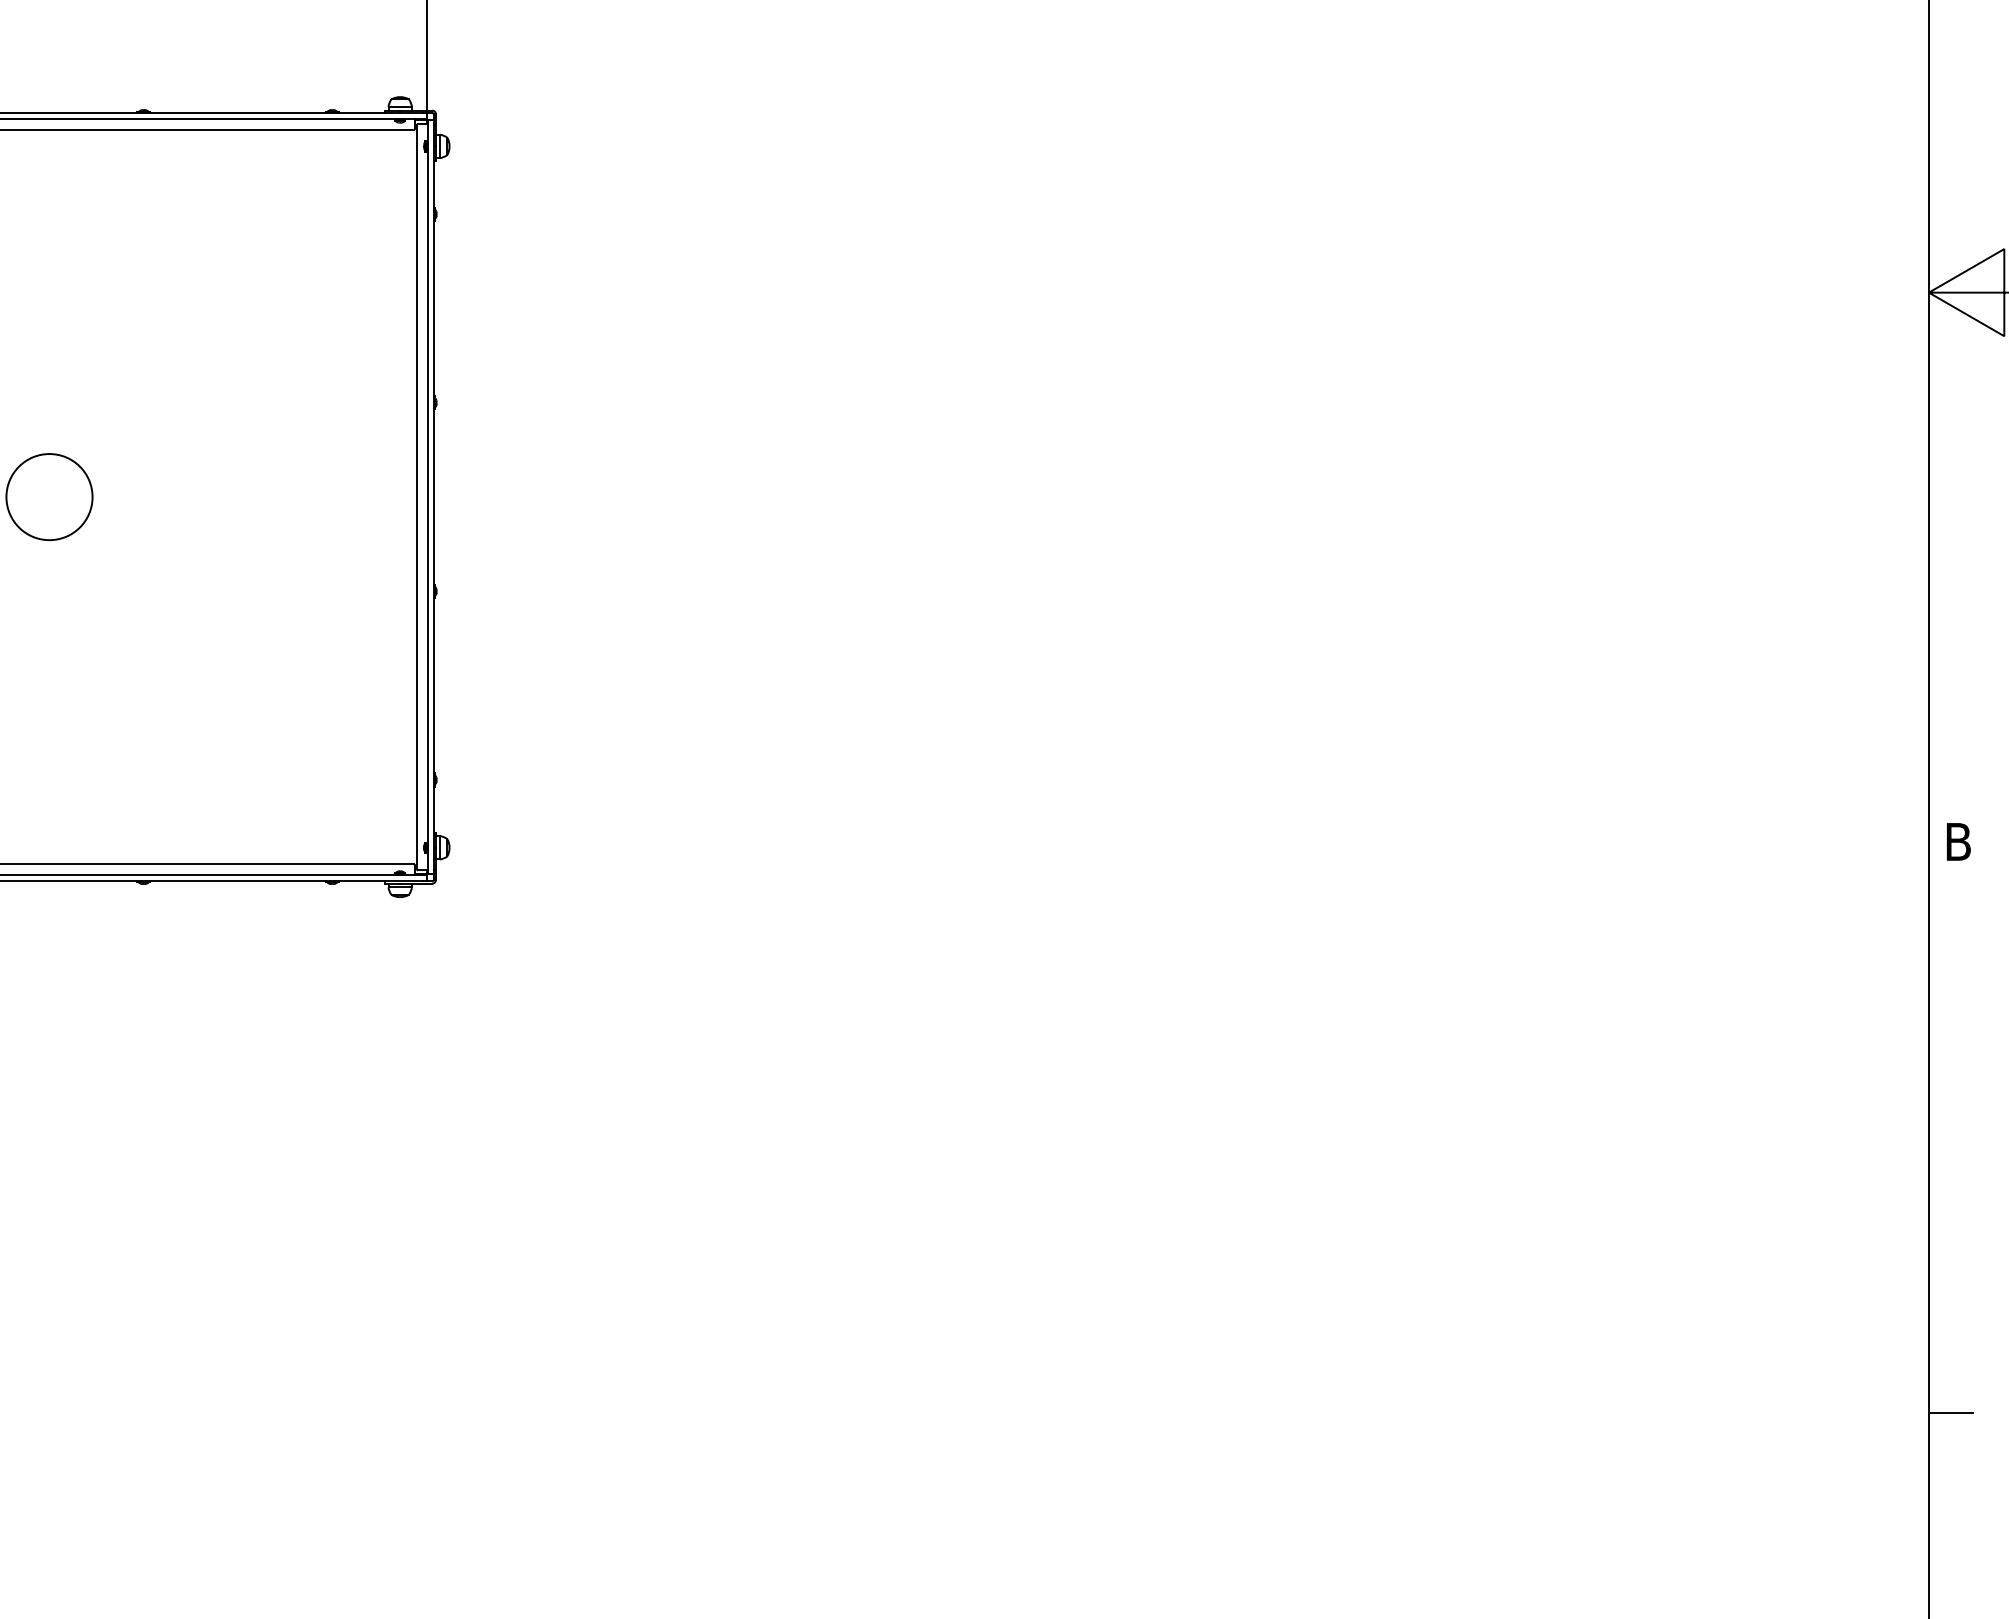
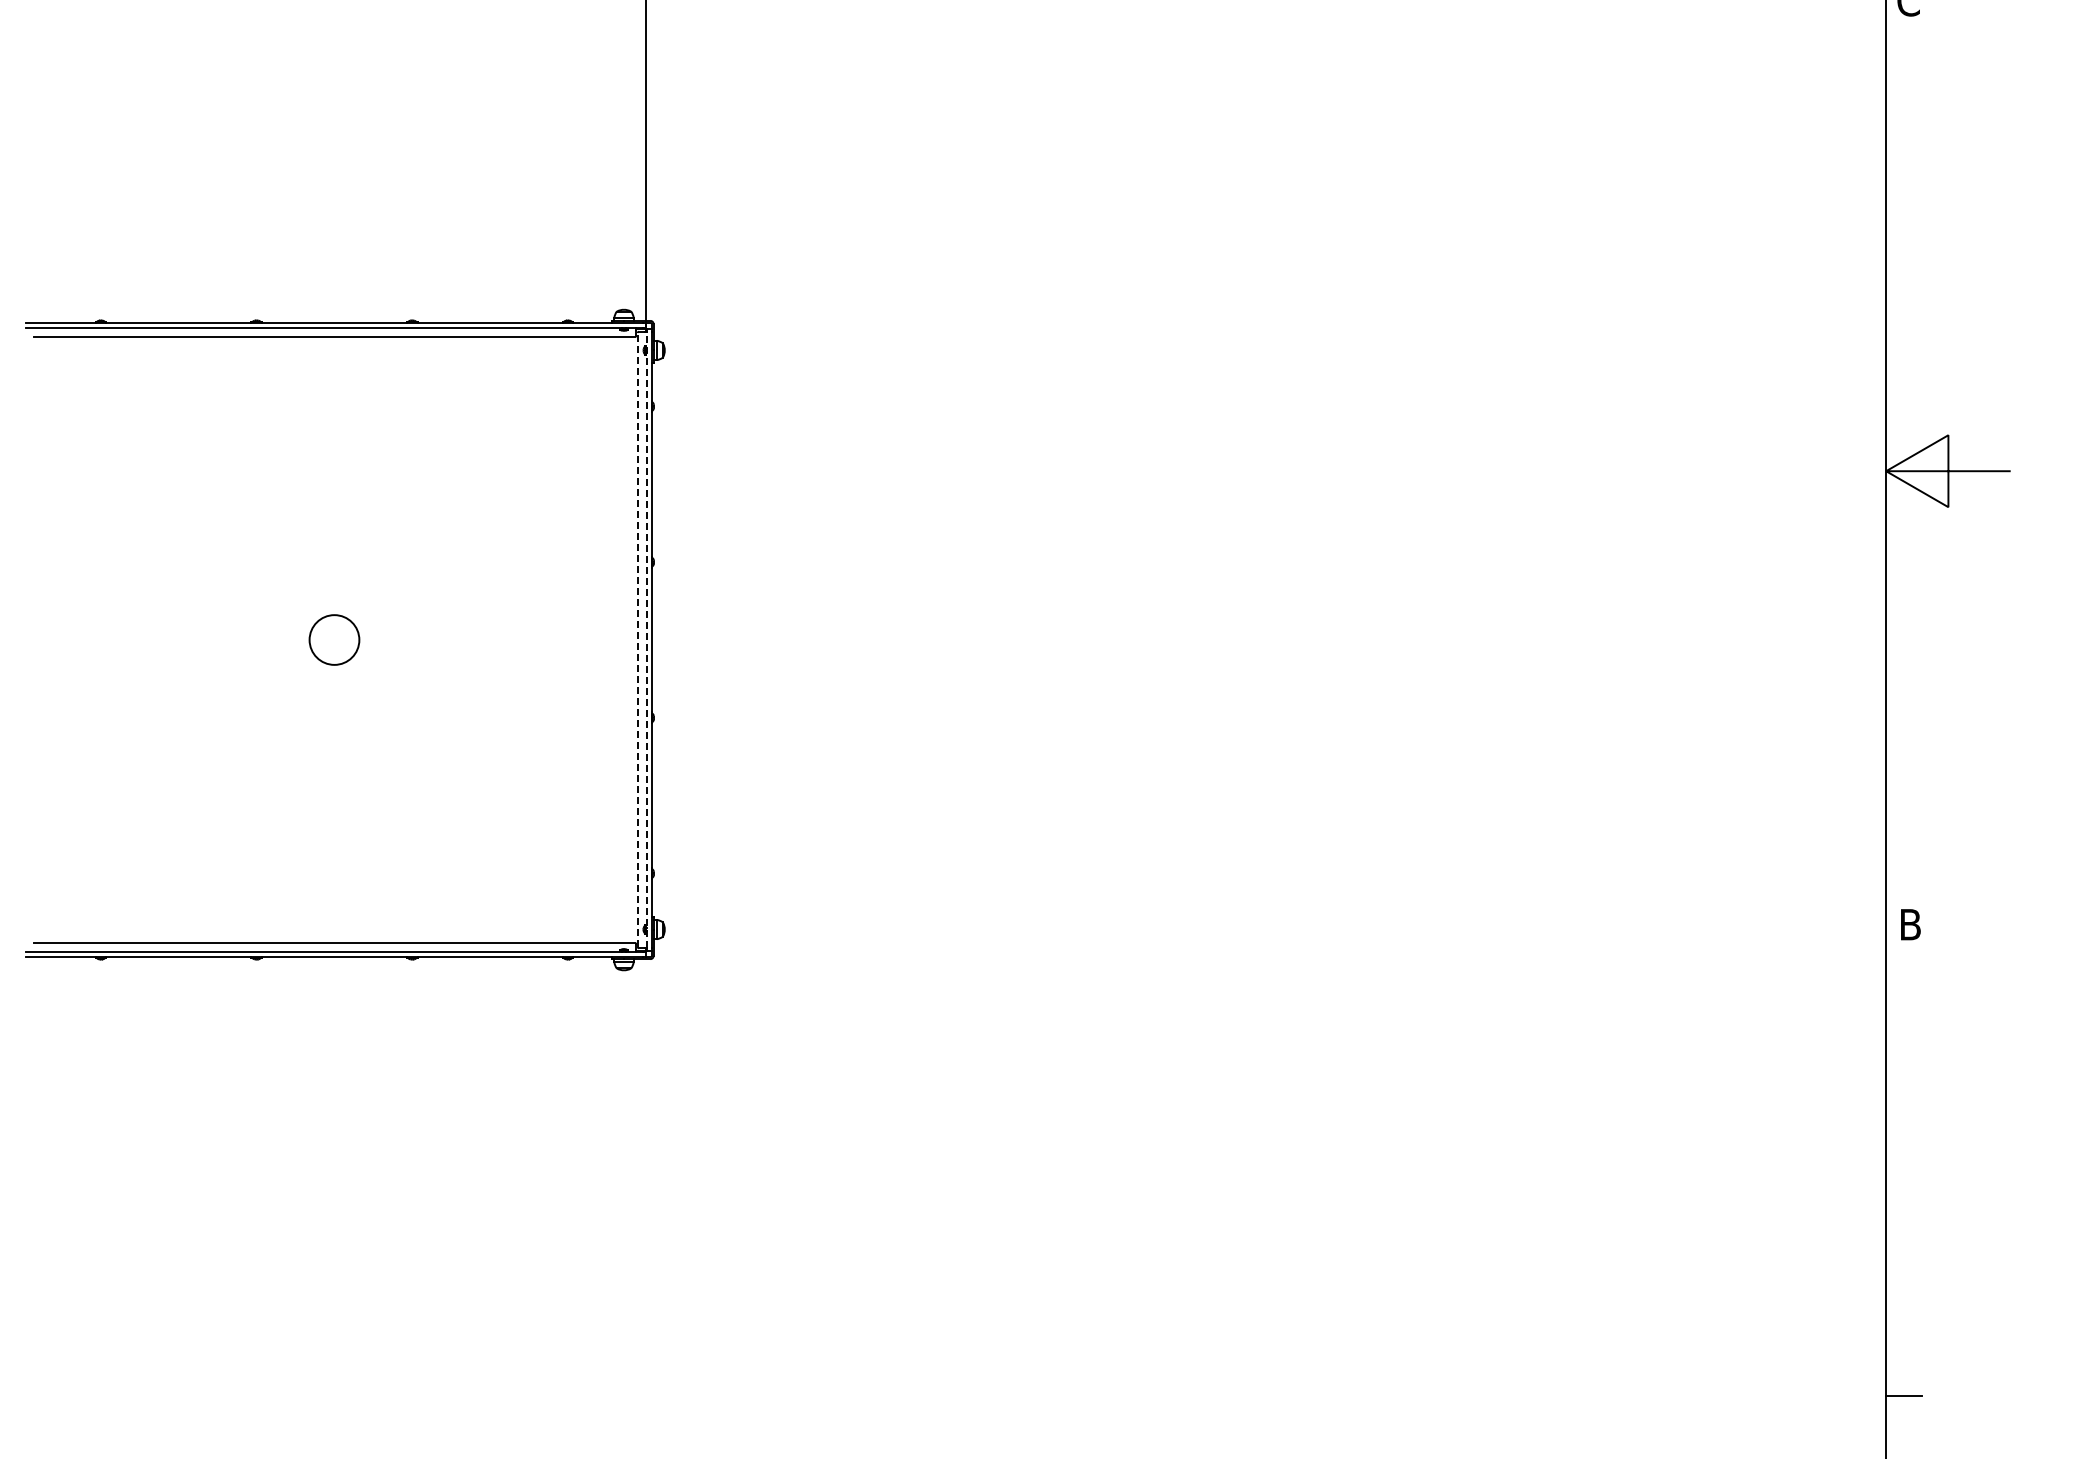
circle: (49, 496) -> (334, 639), size x0.7
line: (427, 496) -> (646, 639), solid -> dashed
line: (416, 497) -> (637, 640), solid -> dashed

